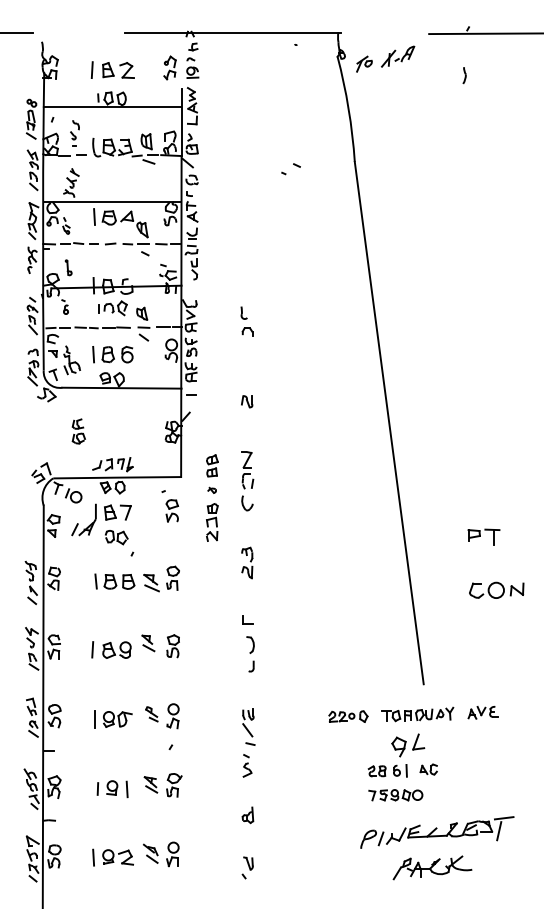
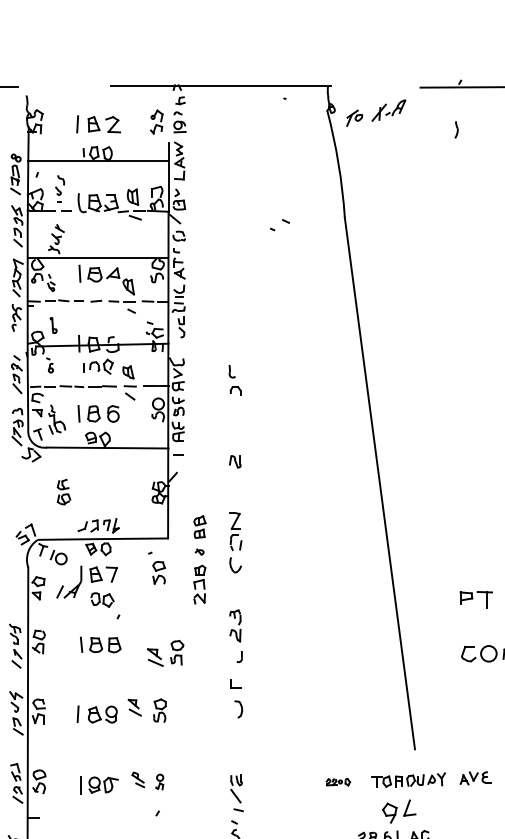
part: (156, 582) -> (160, 656), moved
part: (251, 666) -> (239, 656), moved
part: (172, 716) -> (159, 782), size x0.6
part: (348, 716) -> (338, 782), size x0.6

